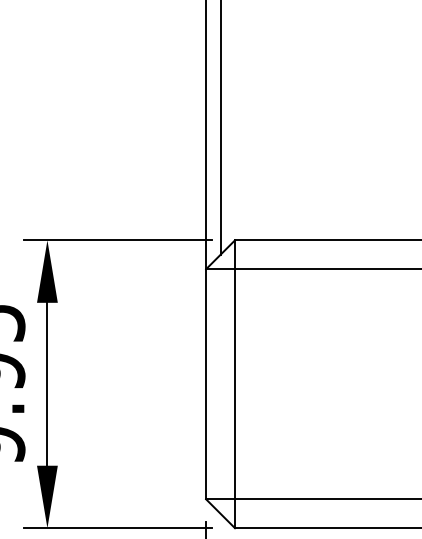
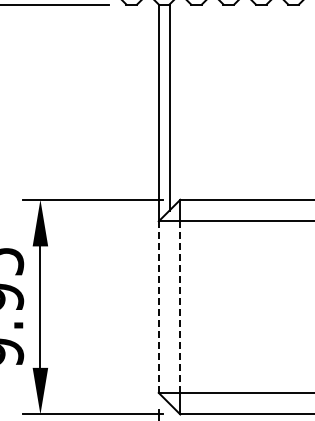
line: (205, 384) -> (158, 307), solid -> dashed
line: (235, 384) -> (180, 307), solid -> dashed

